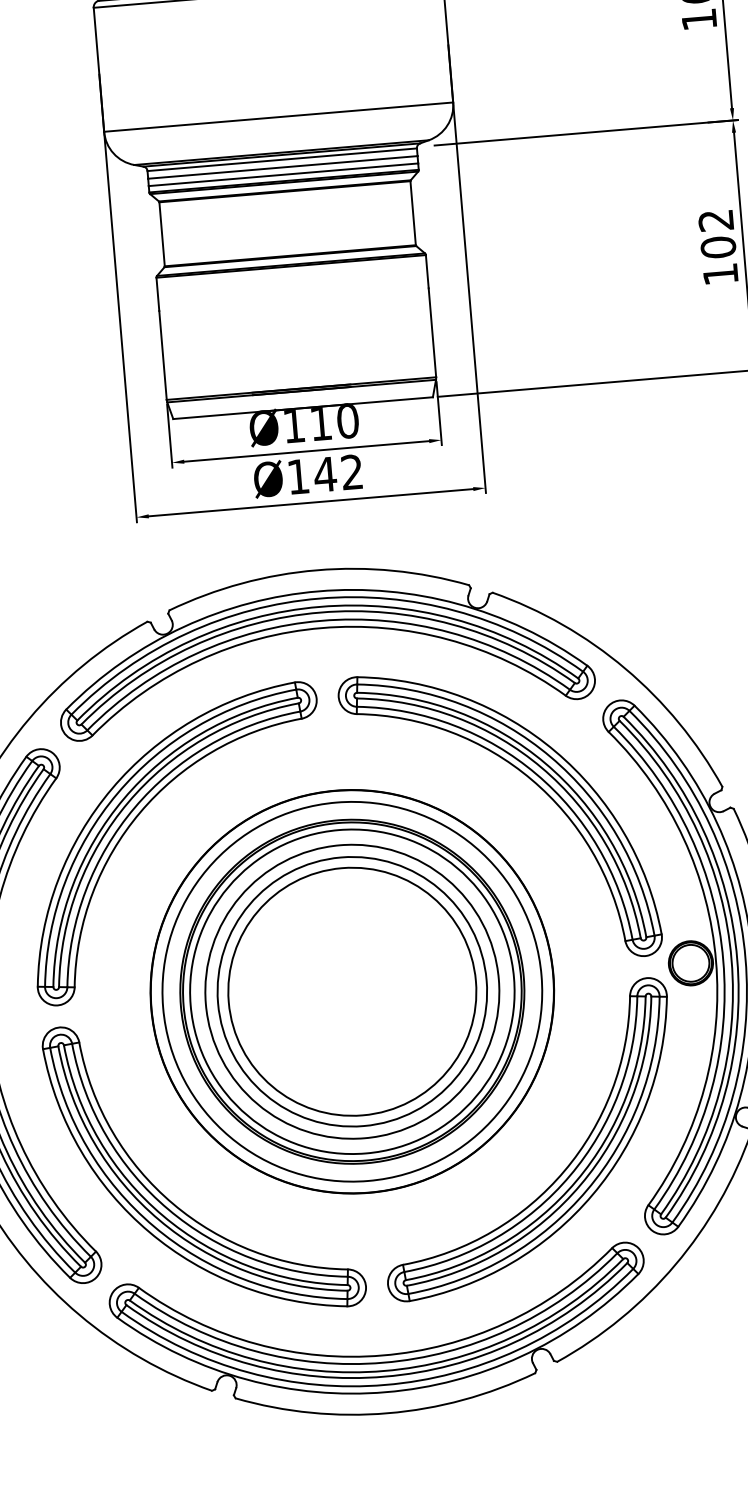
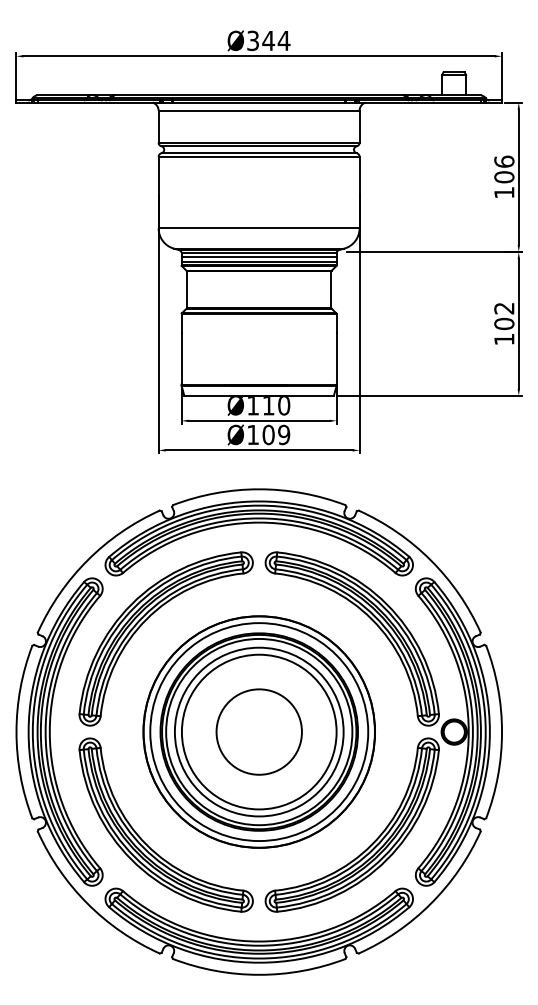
text: (338, 472) -> (276, 434), Ø142 -> Ø109
circle: (352, 990) -> (259, 731), size x0.6

